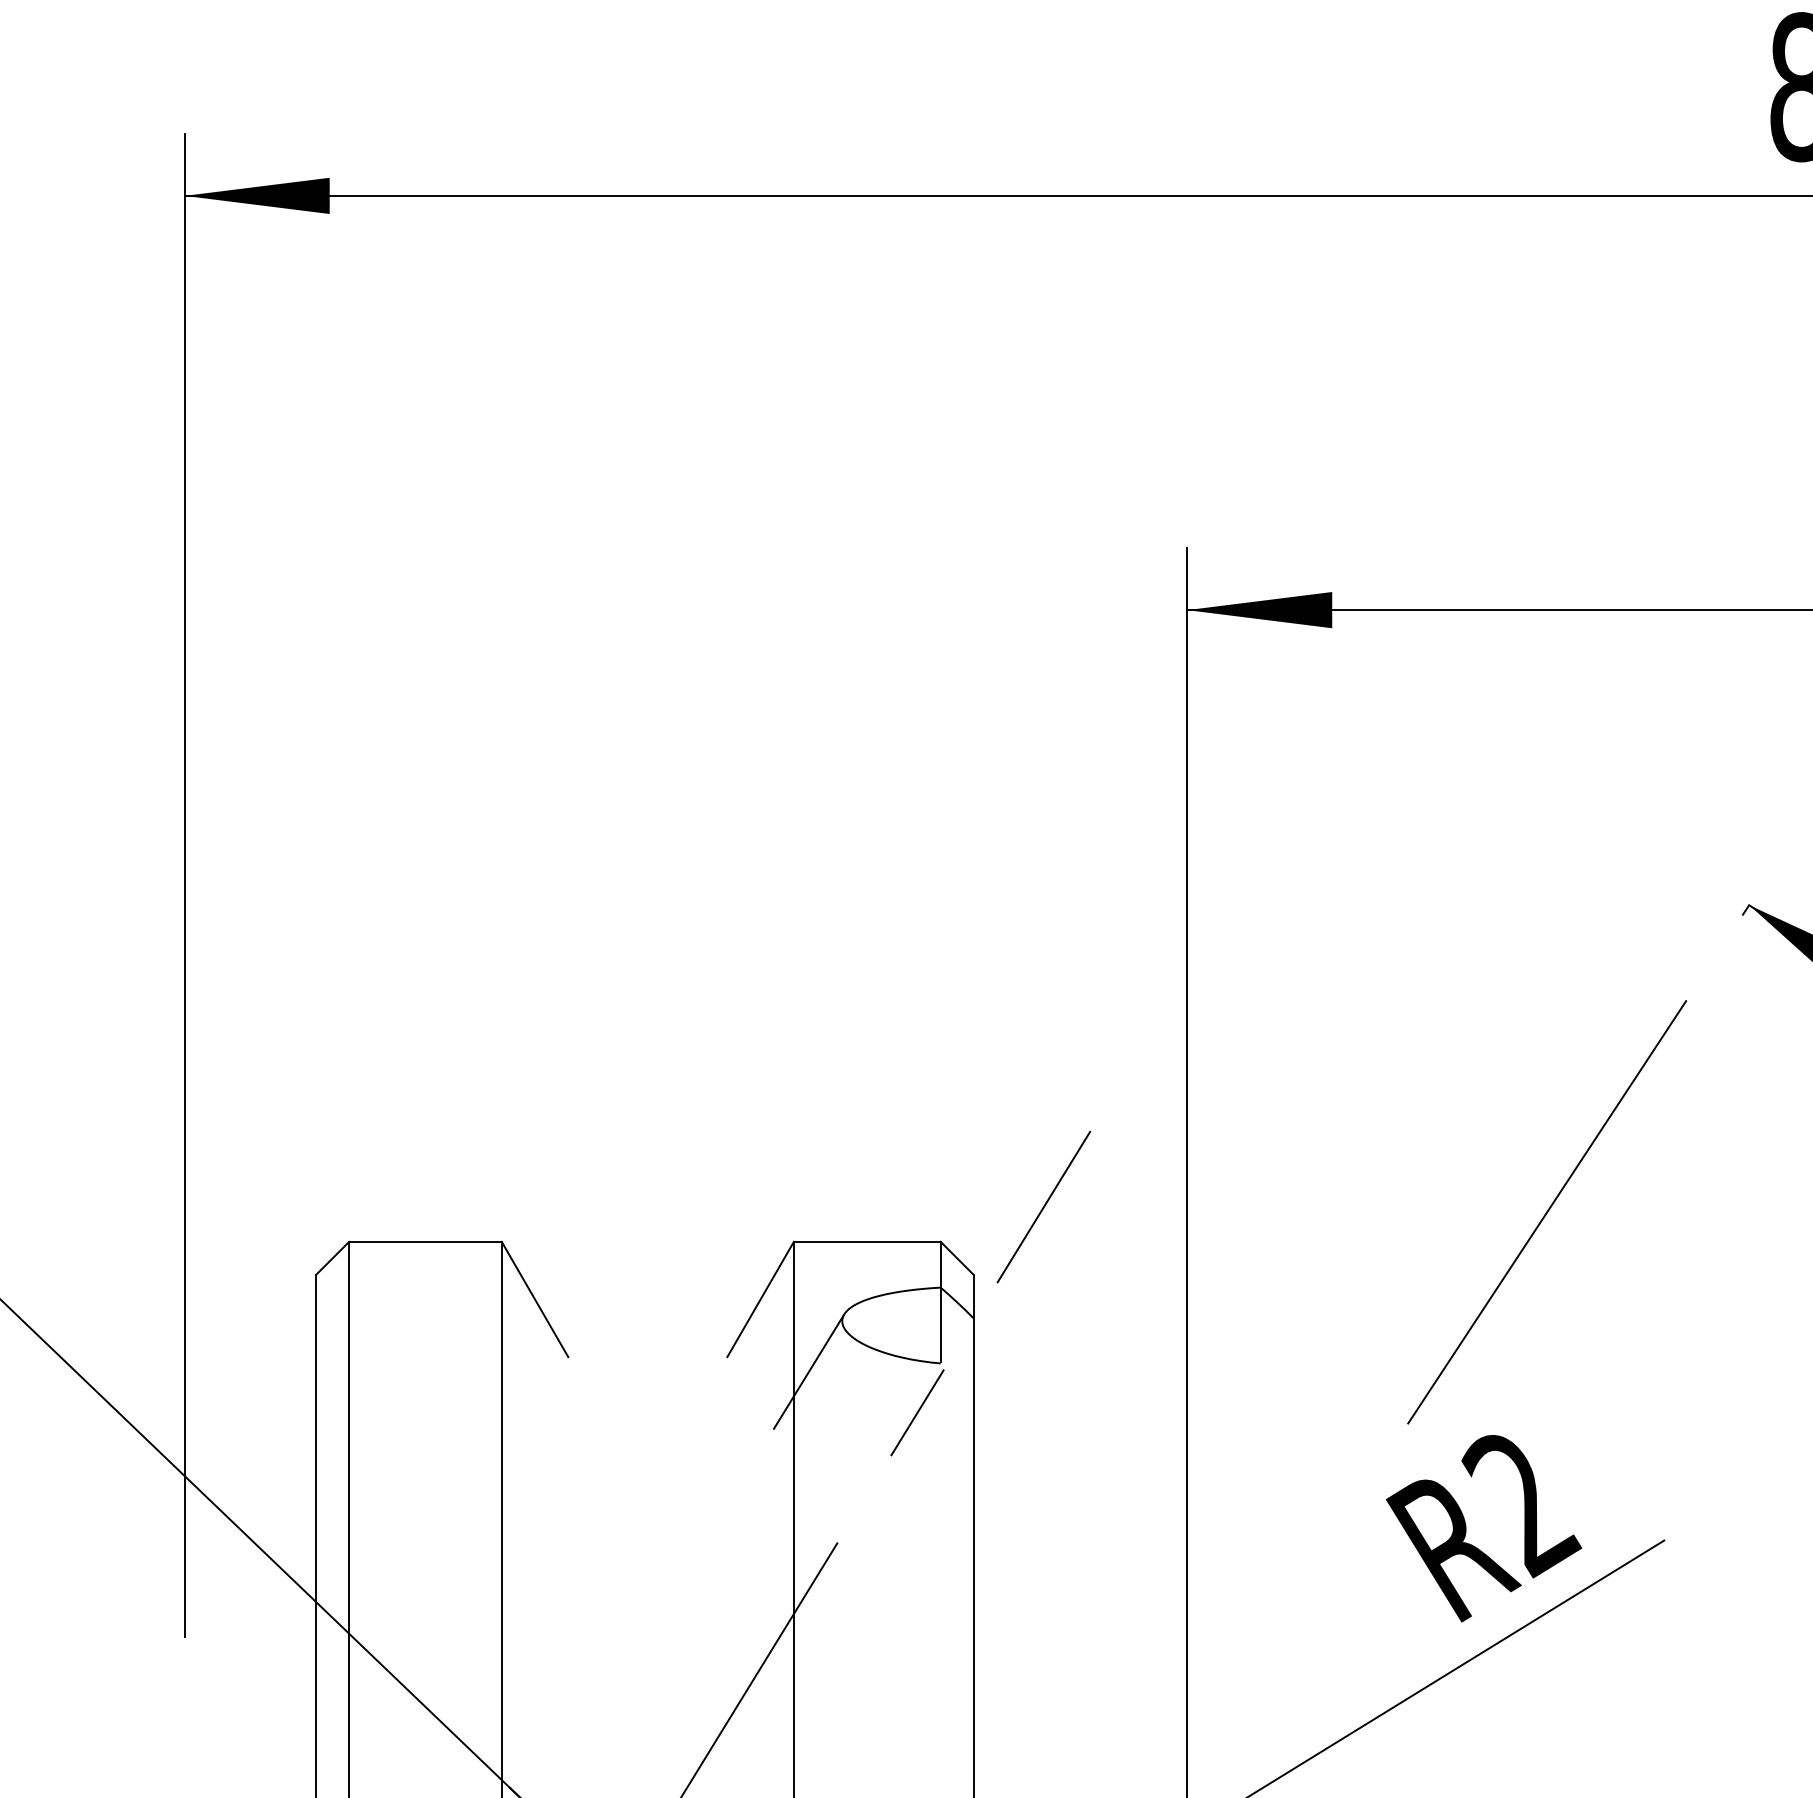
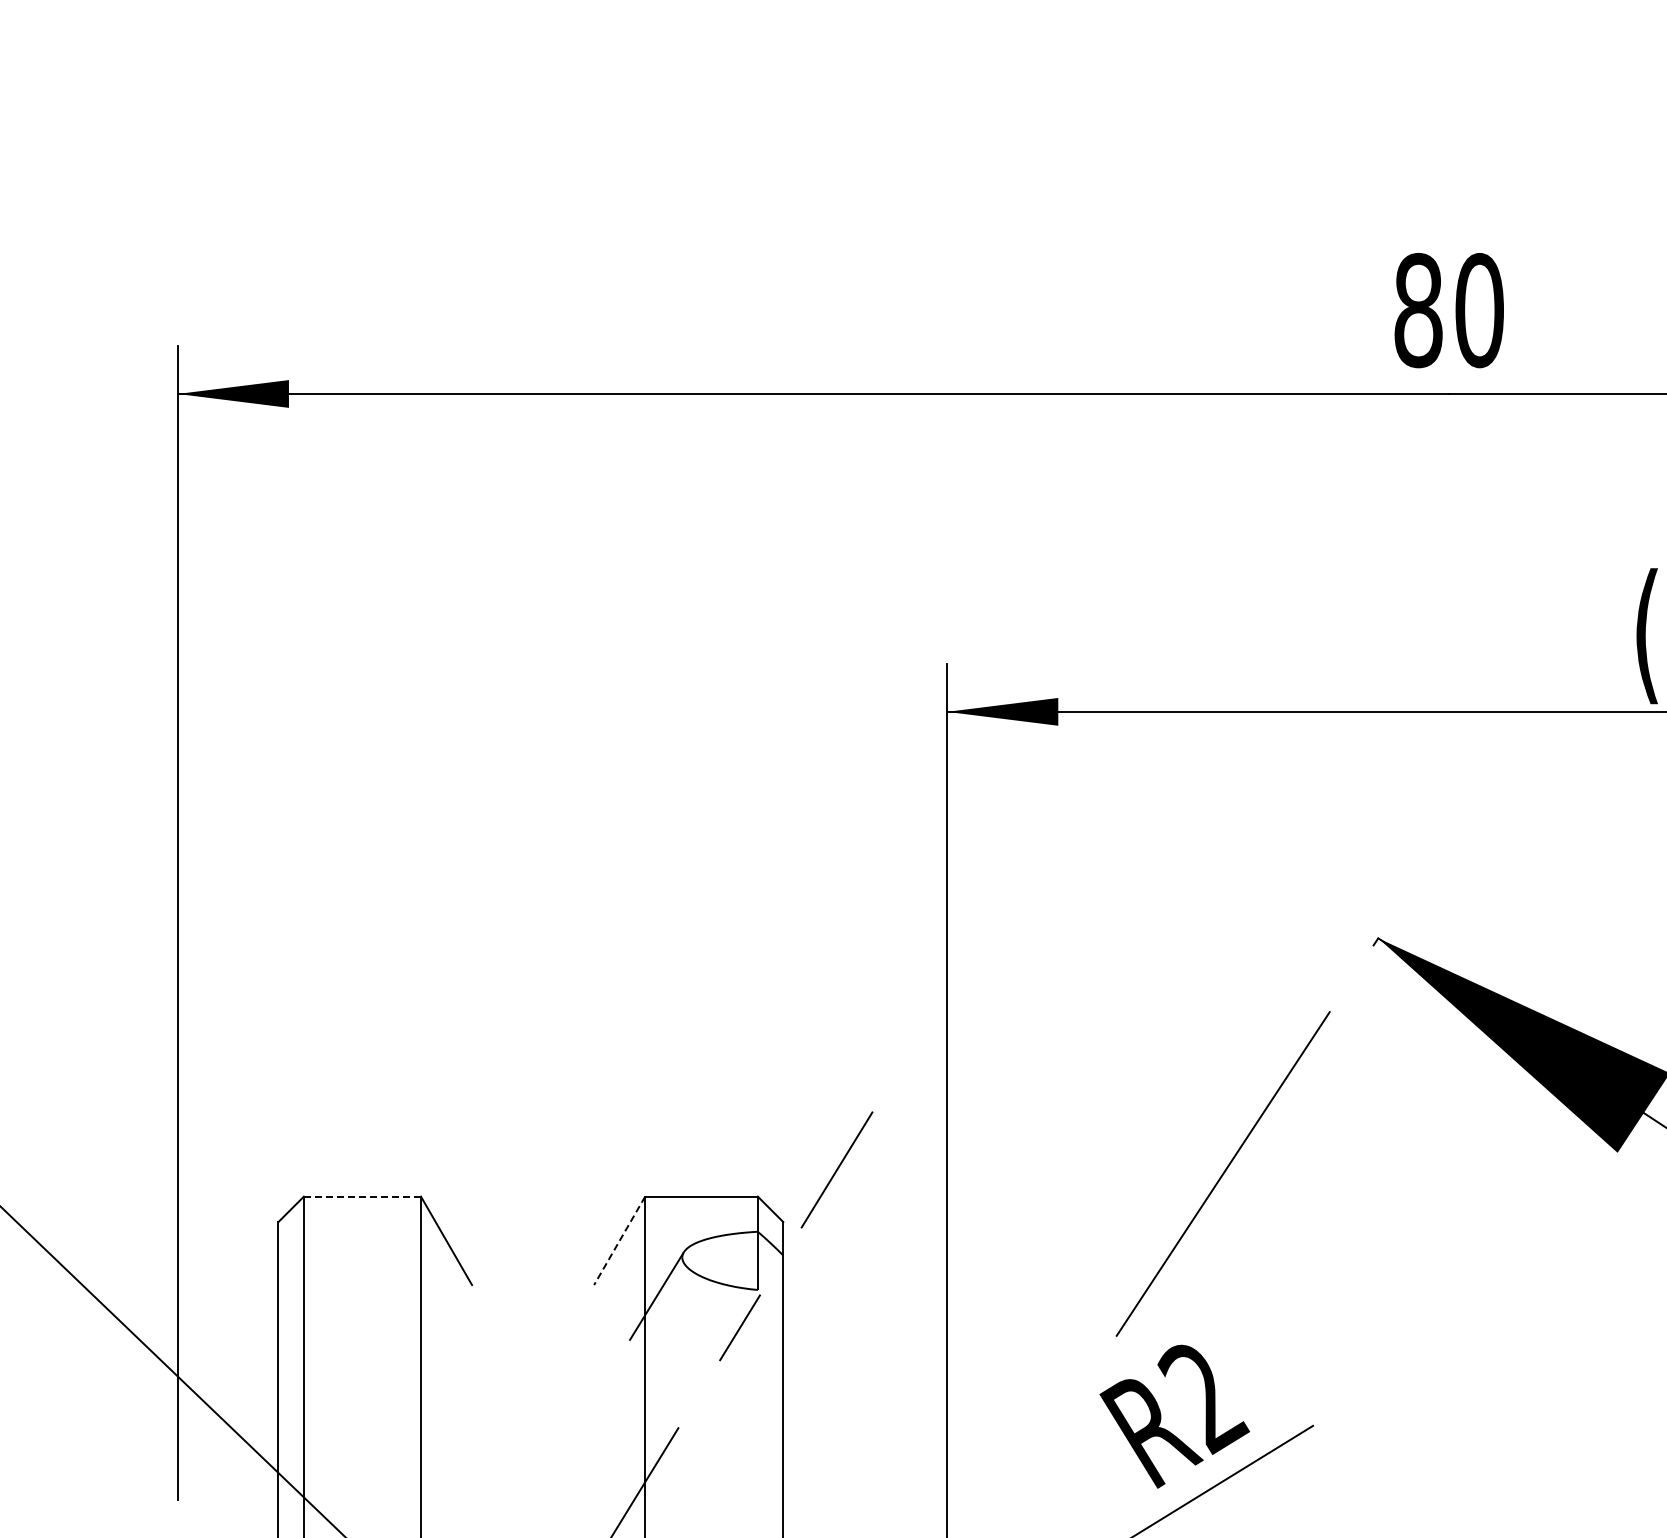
line: (425, 1241) -> (362, 1196), solid -> dashed
line: (760, 1300) -> (619, 1241), solid -> dashed

